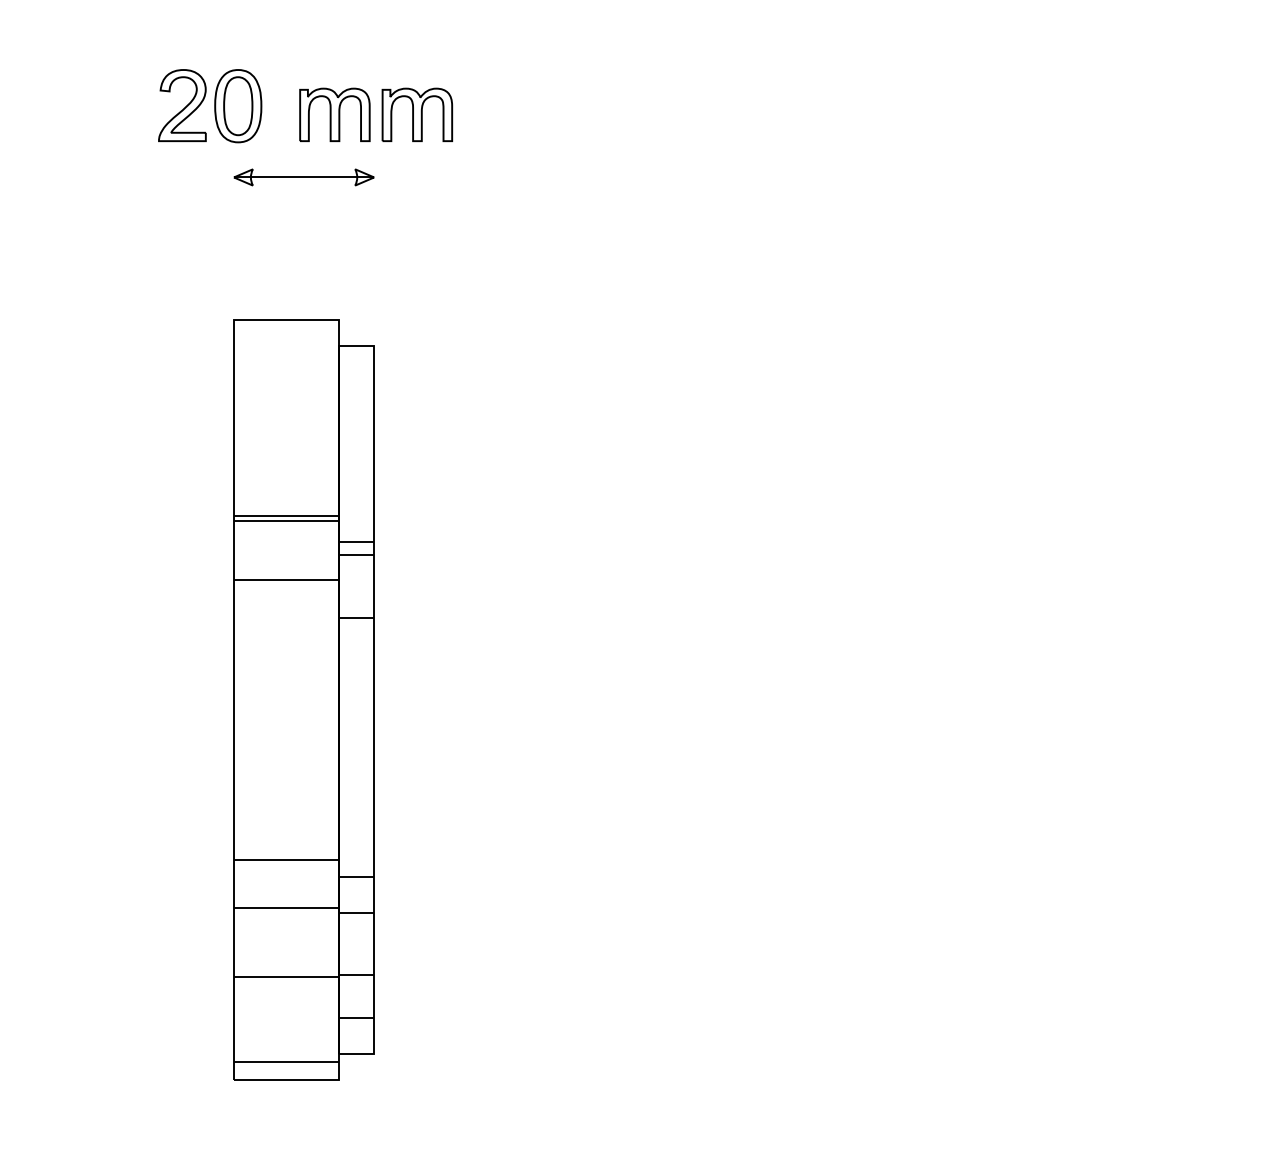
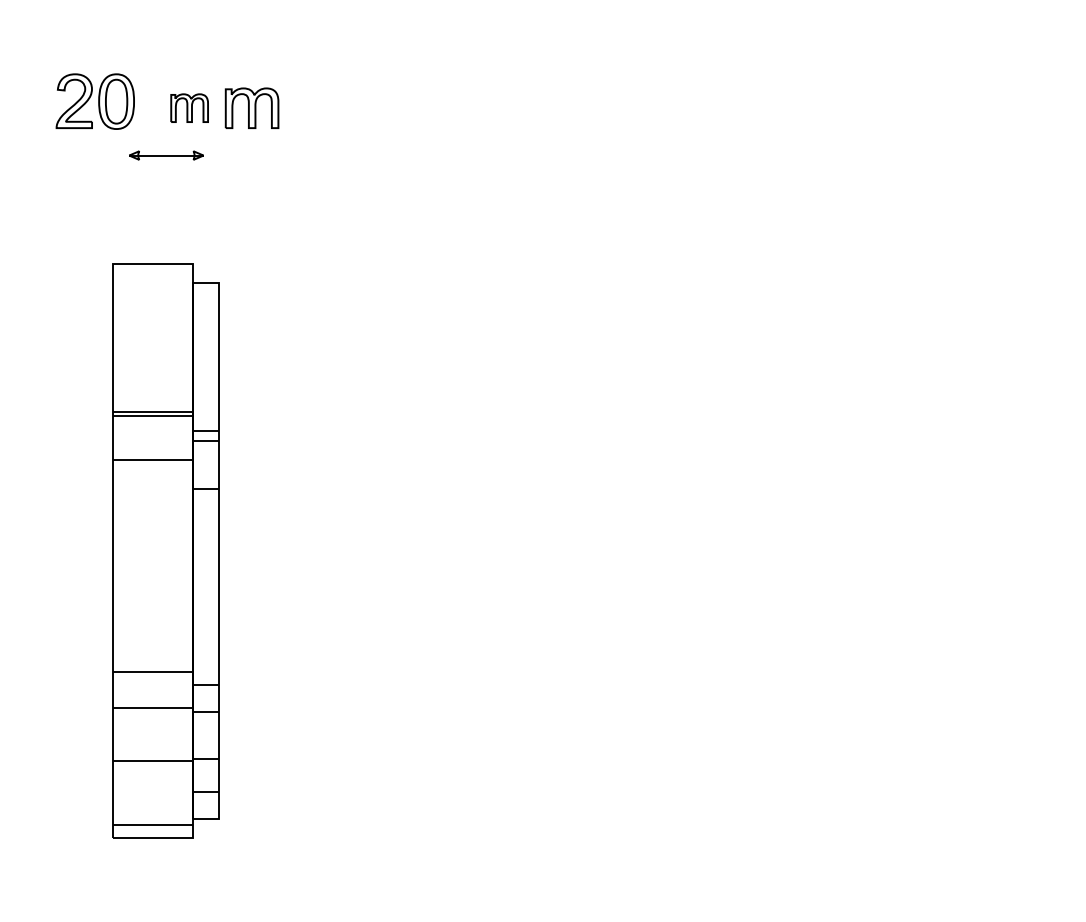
part: (334, 113) -> (189, 107), size x0.7
part: (304, 177) -> (166, 155), size x0.7

